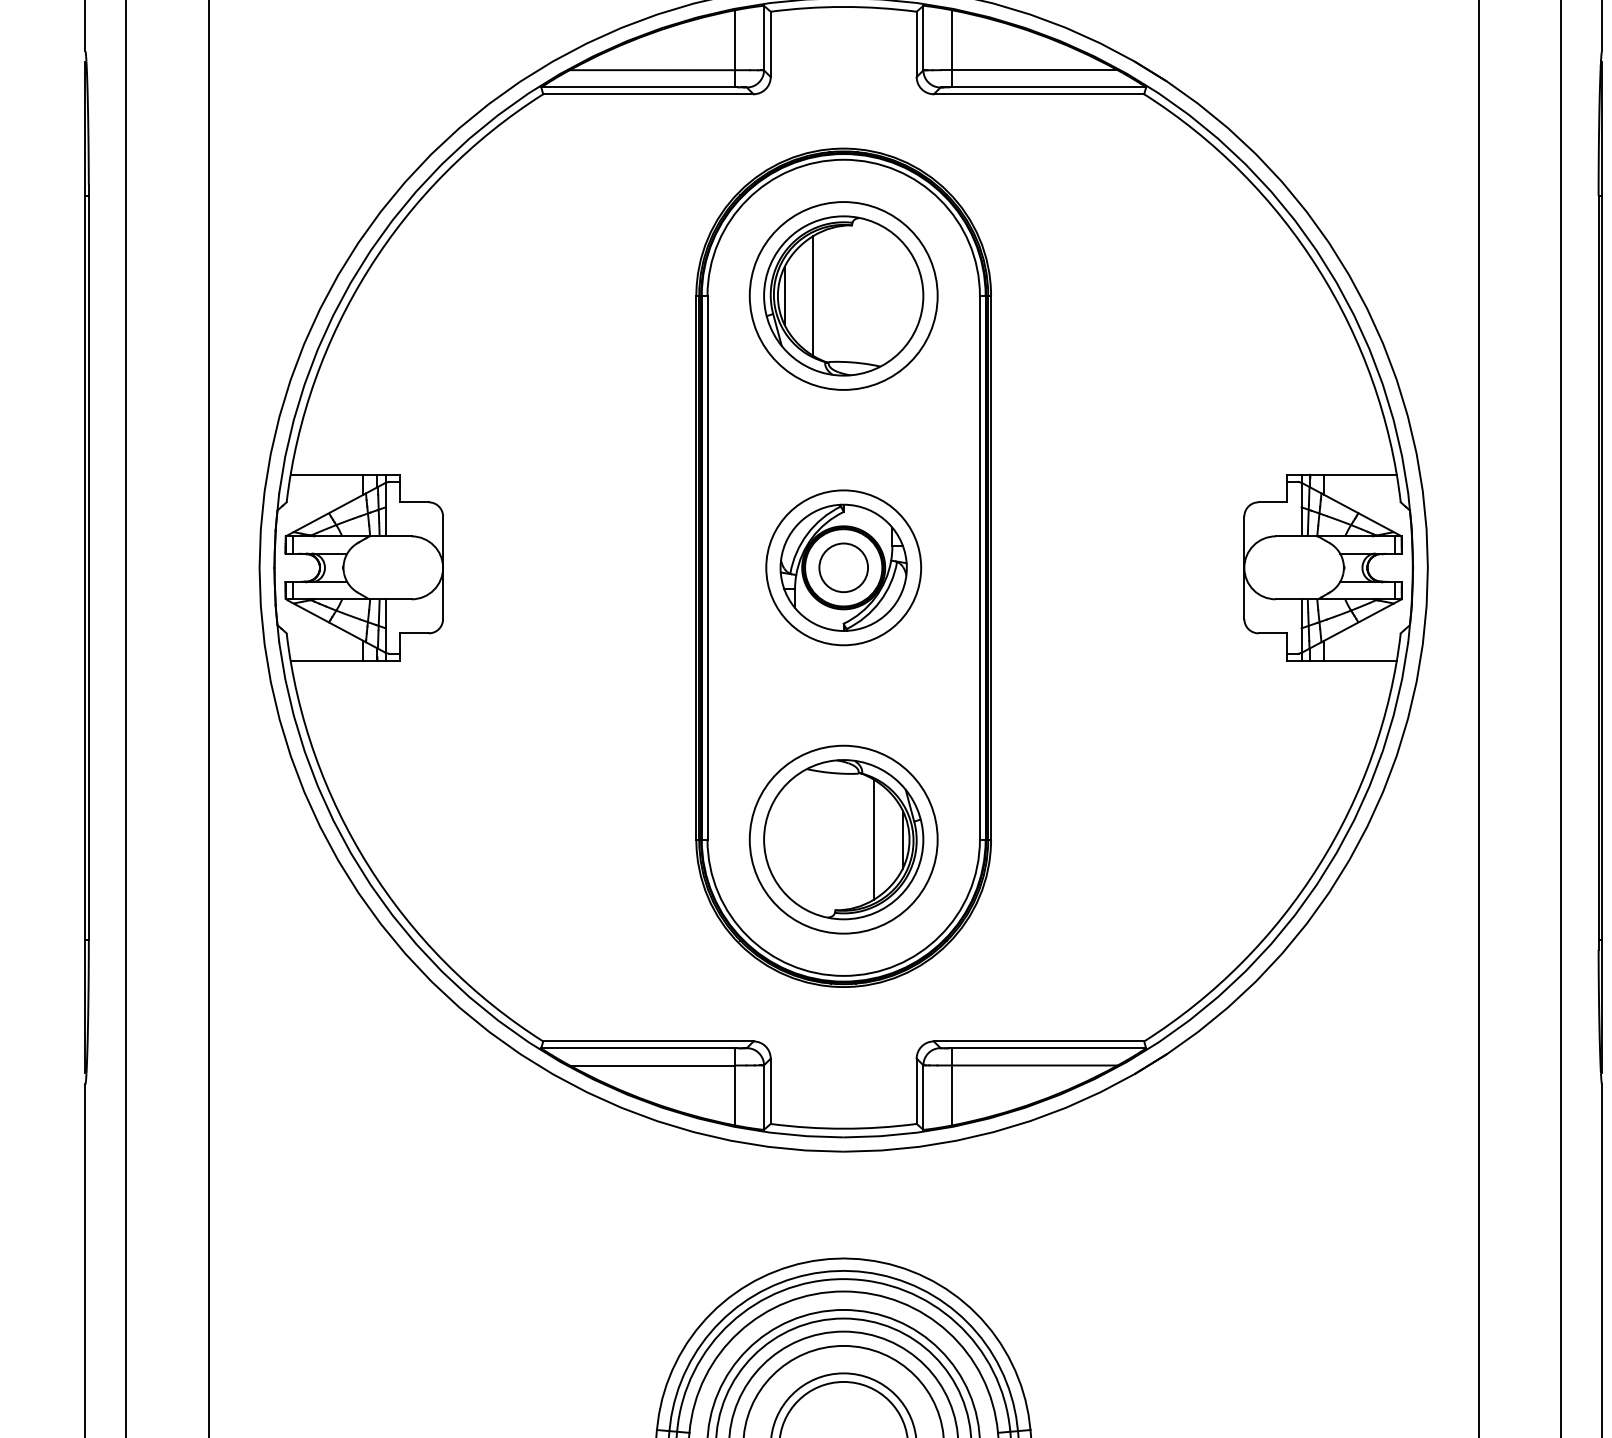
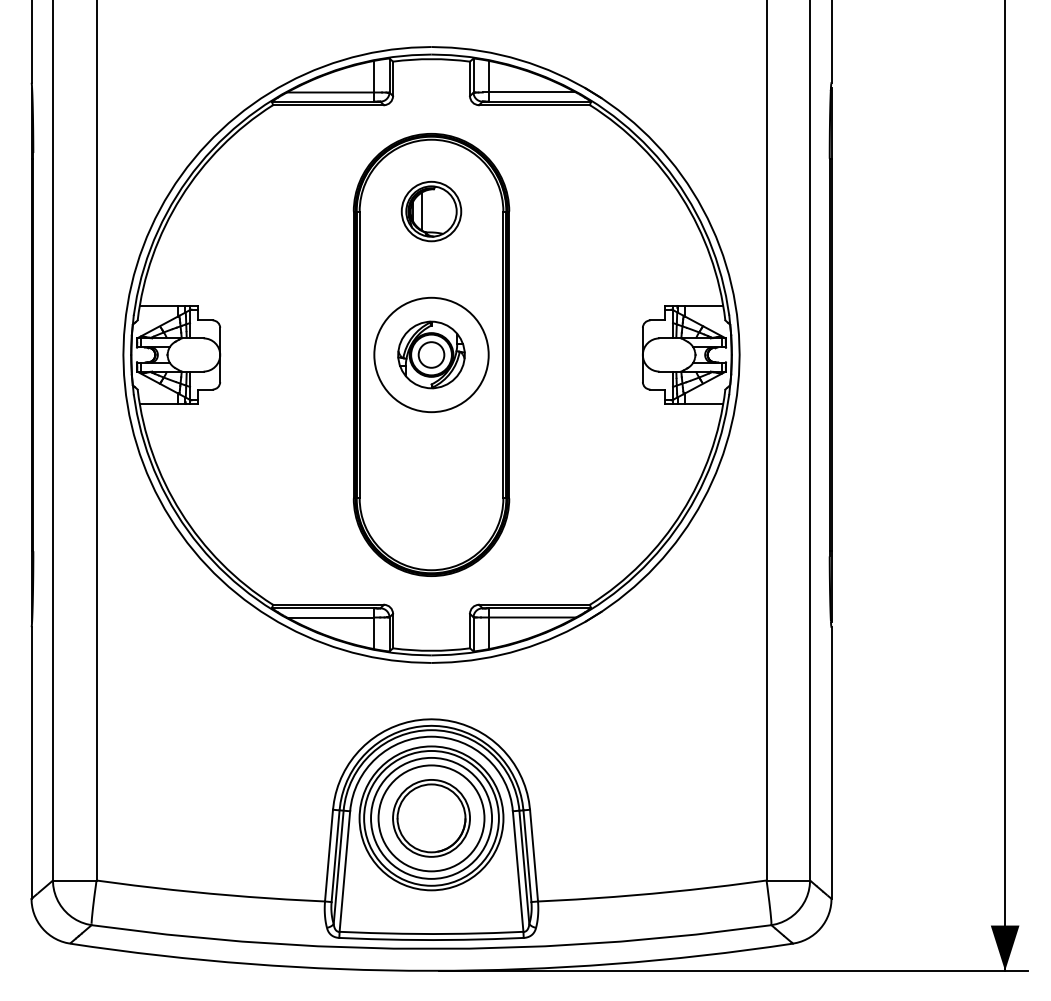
part: (843, 295) -> (431, 211), size x0.6
circle: (843, 566) -> (431, 354), size x1.4
part: (843, 839) -> (431, 498), removed

